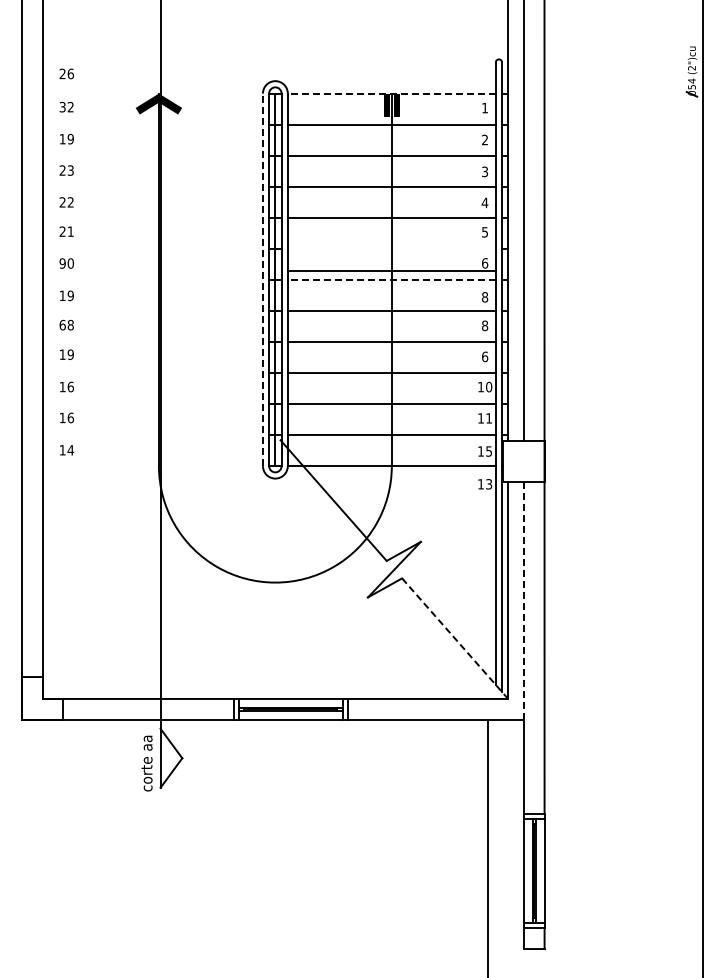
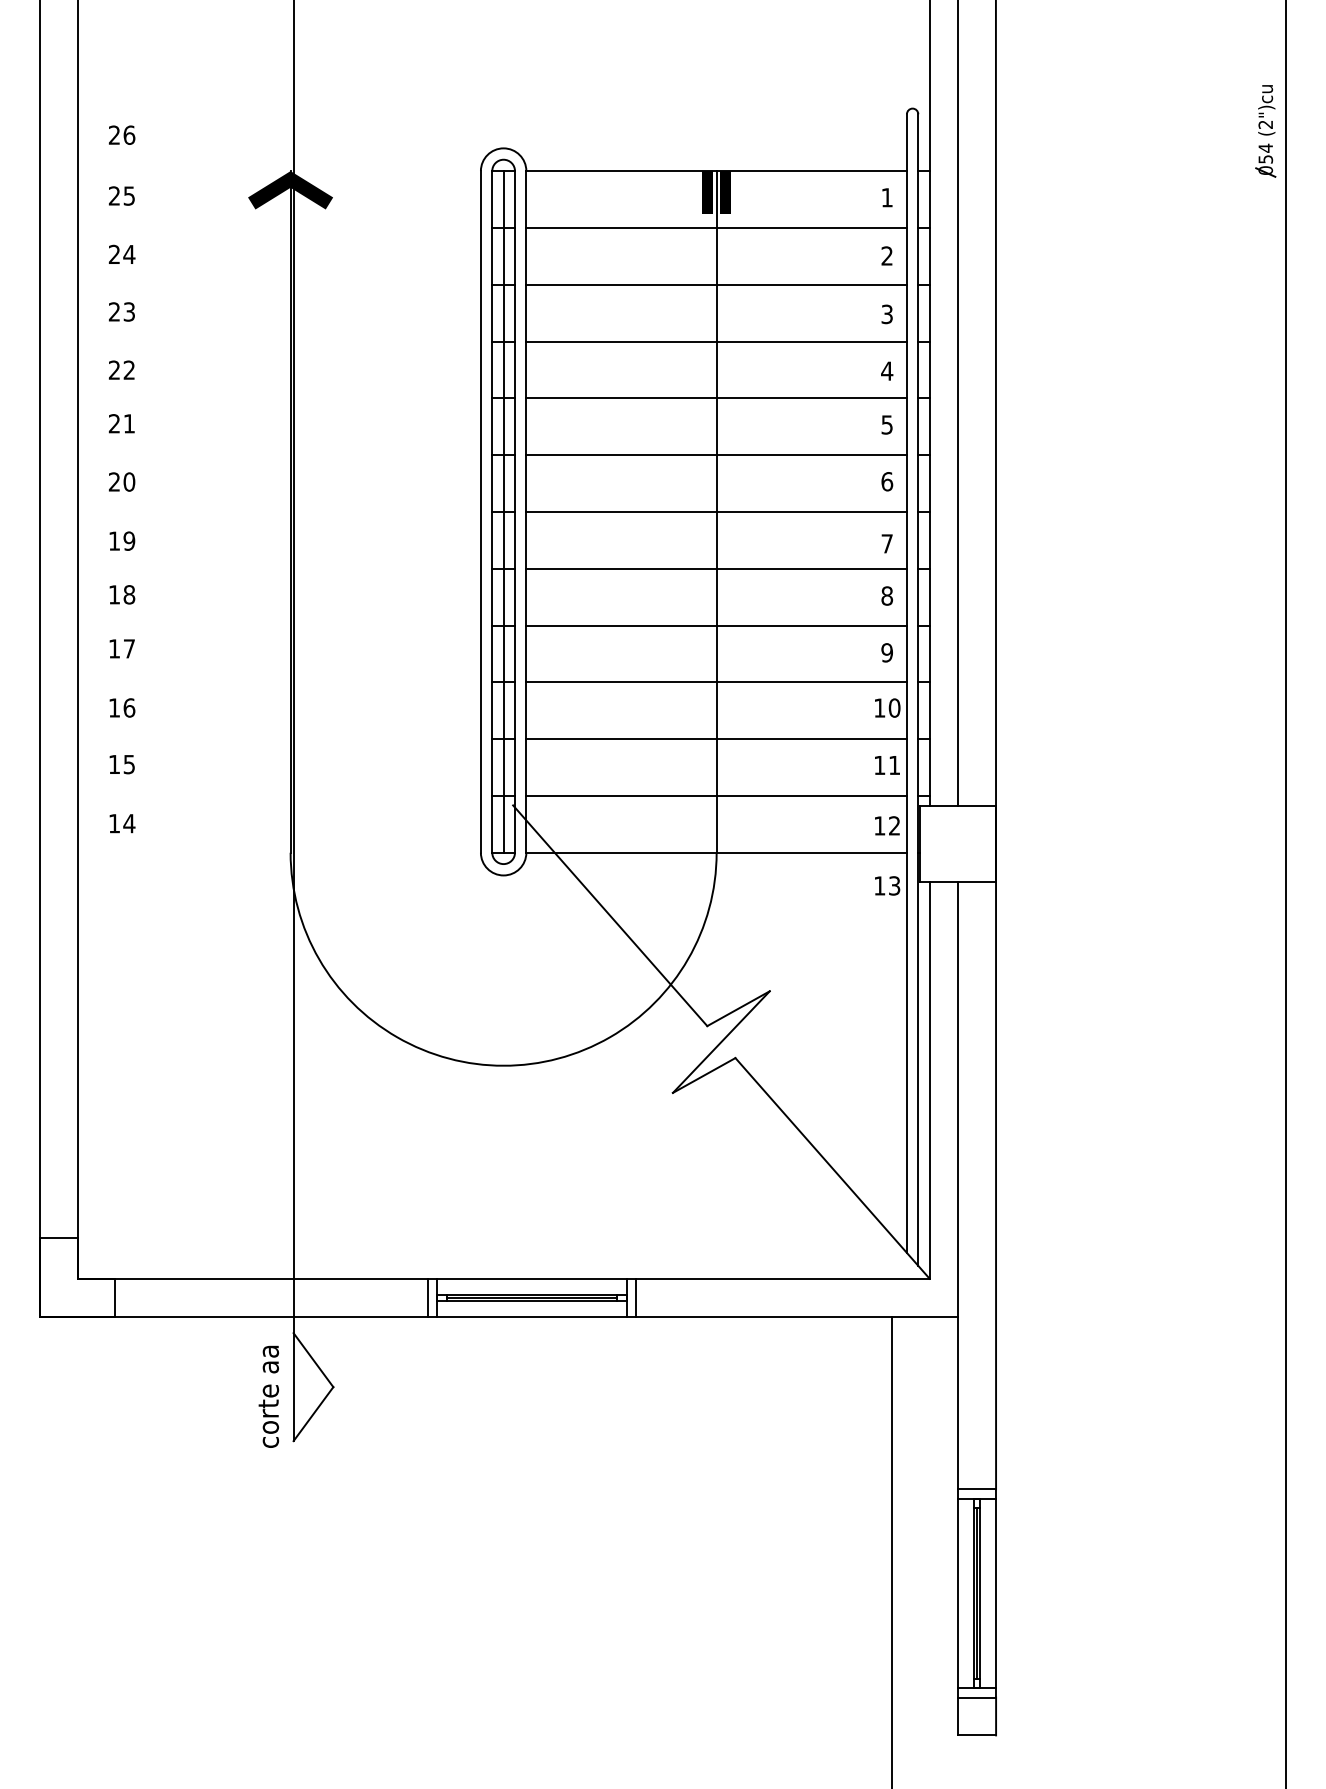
line: (391, 93) -> (716, 170), dashed -> solid
text: (66, 106) -> (121, 194), 32 -> 25
text: (66, 138) -> (121, 253), 19 -> 24
text: (62, 263) -> (114, 481), 90 -> 20
line: (391, 270) -> (716, 454), moved
line: (262, 279) -> (480, 511), dashed -> solid
line: (391, 279) -> (716, 511), dashed -> solid
text: (485, 297) -> (888, 544), 8 -> 7
text: (62, 324) -> (114, 593), 68 -> 18
text: (70, 354) -> (128, 648), 19 -> 17
text: (484, 356) -> (886, 652), 6 -> 9
text: (70, 417) -> (128, 763), 16 -> 15
text: (488, 451) -> (893, 825), 15 -> 12
line: (523, 600) -> (957, 1098), dashed -> solid
line: (455, 639) -> (833, 1169), dashed -> solid

